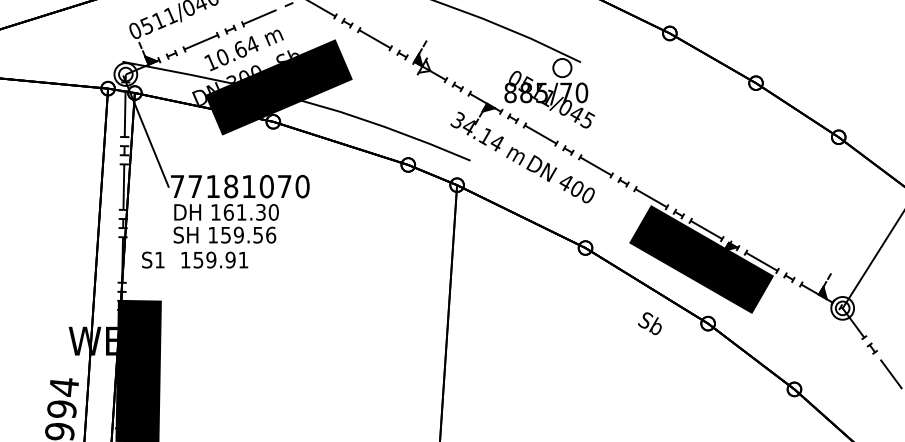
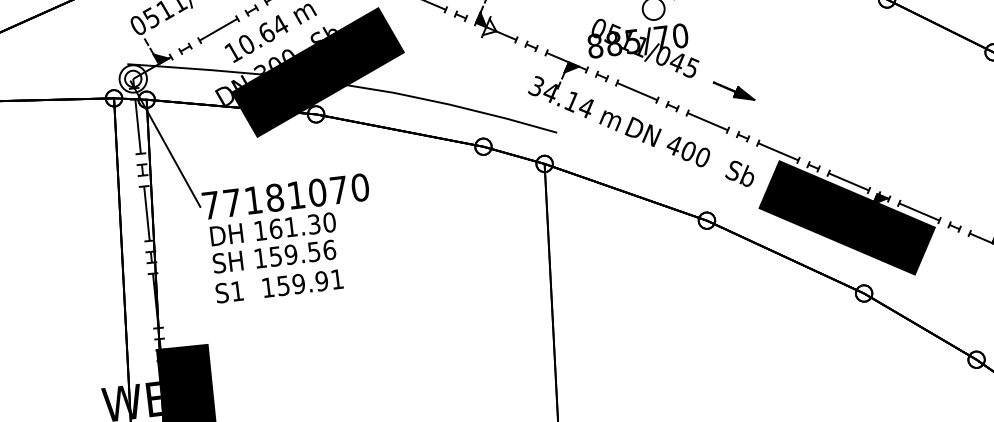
part: (620, 143) -> (733, 90), added
text: (195, 259) -> (279, 285), moved
text: (649, 323) -> (738, 173), moved

